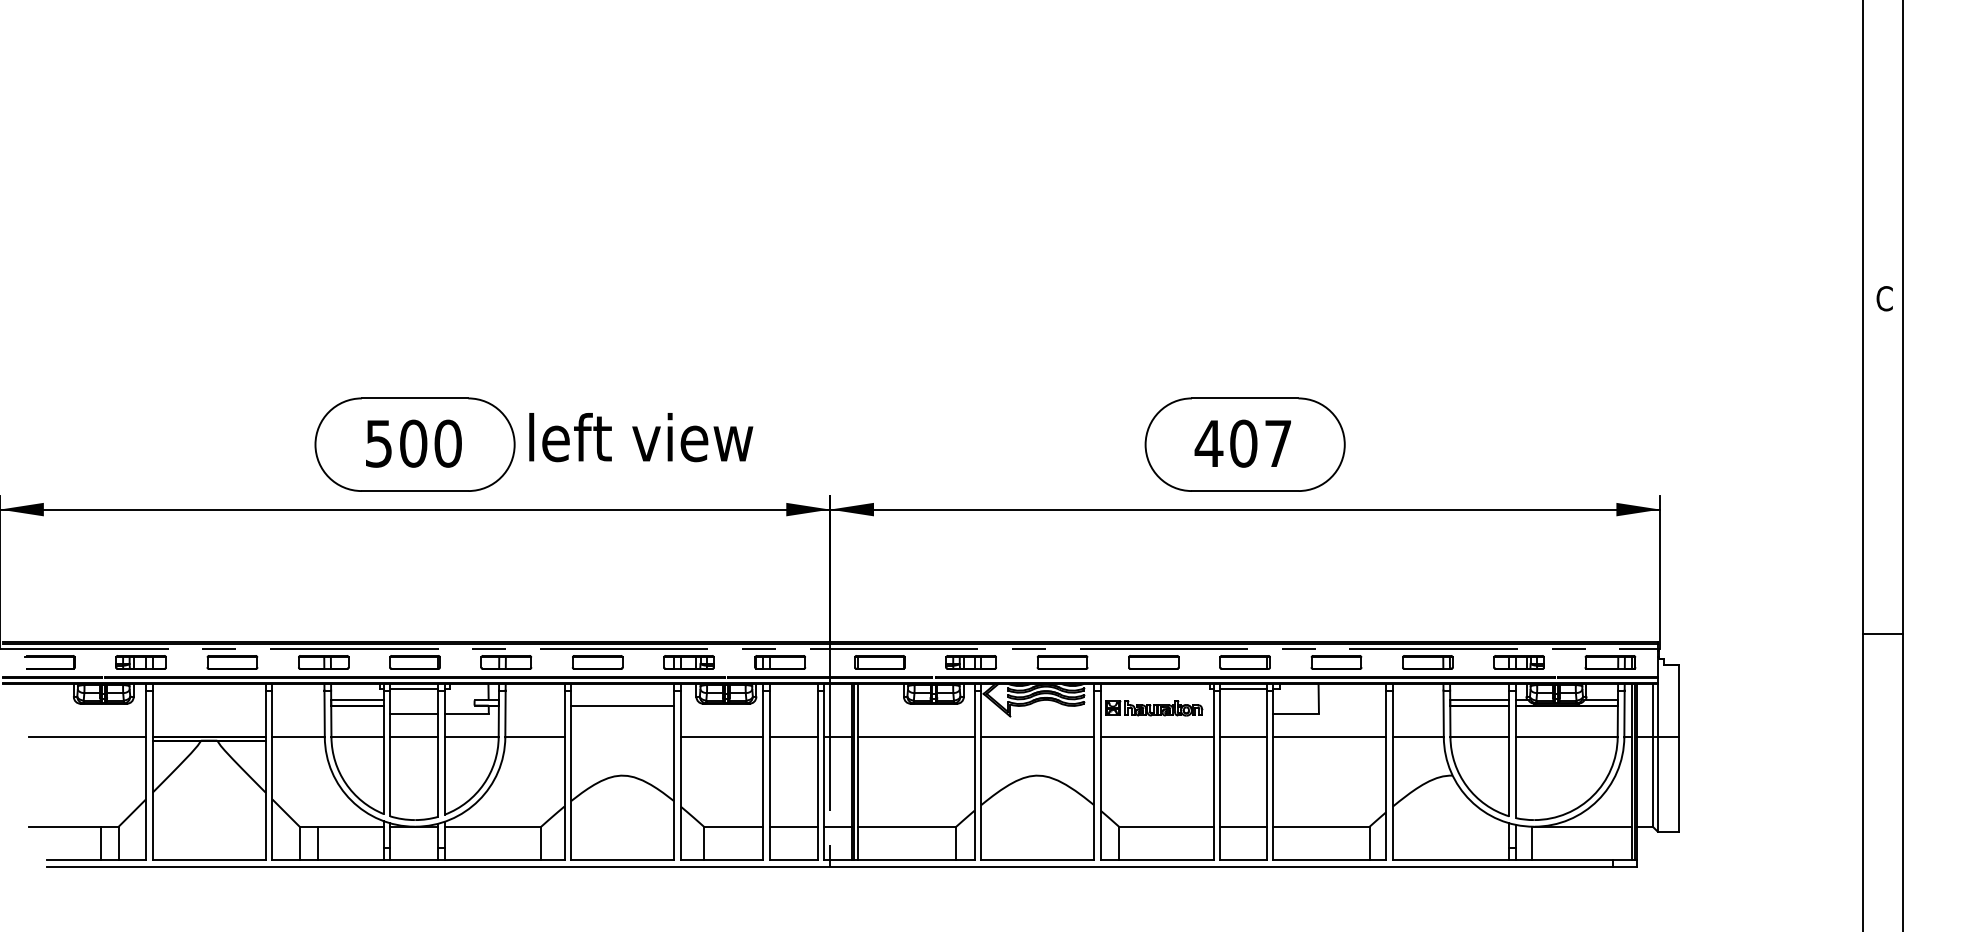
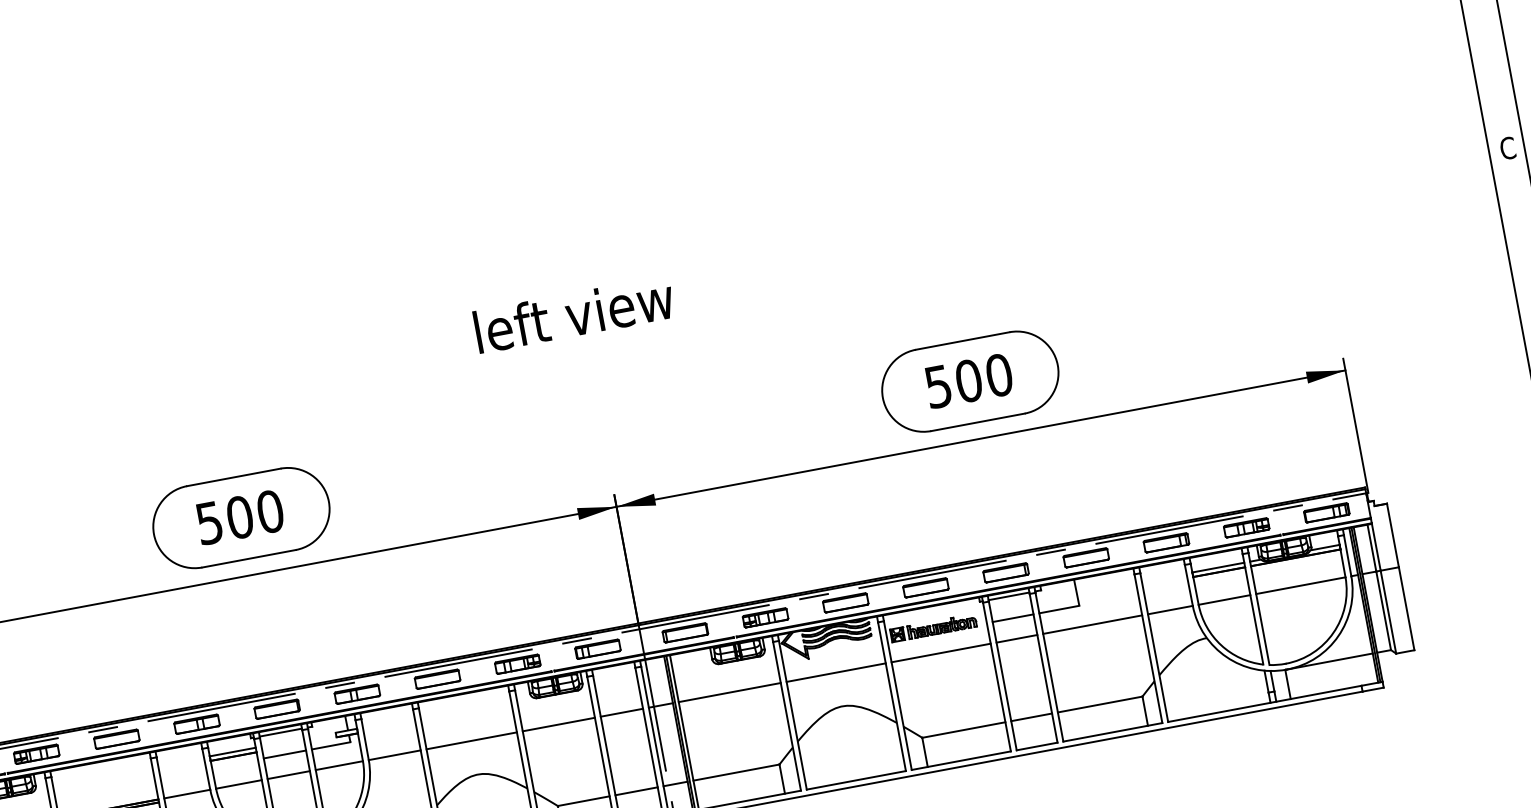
text: (641, 437) -> (574, 314), moved
text: (1243, 443) -> (968, 380), 407 -> 500
line: (622, 706) -> (471, 741), moved
line: (1243, 713) -> (1013, 617), added

